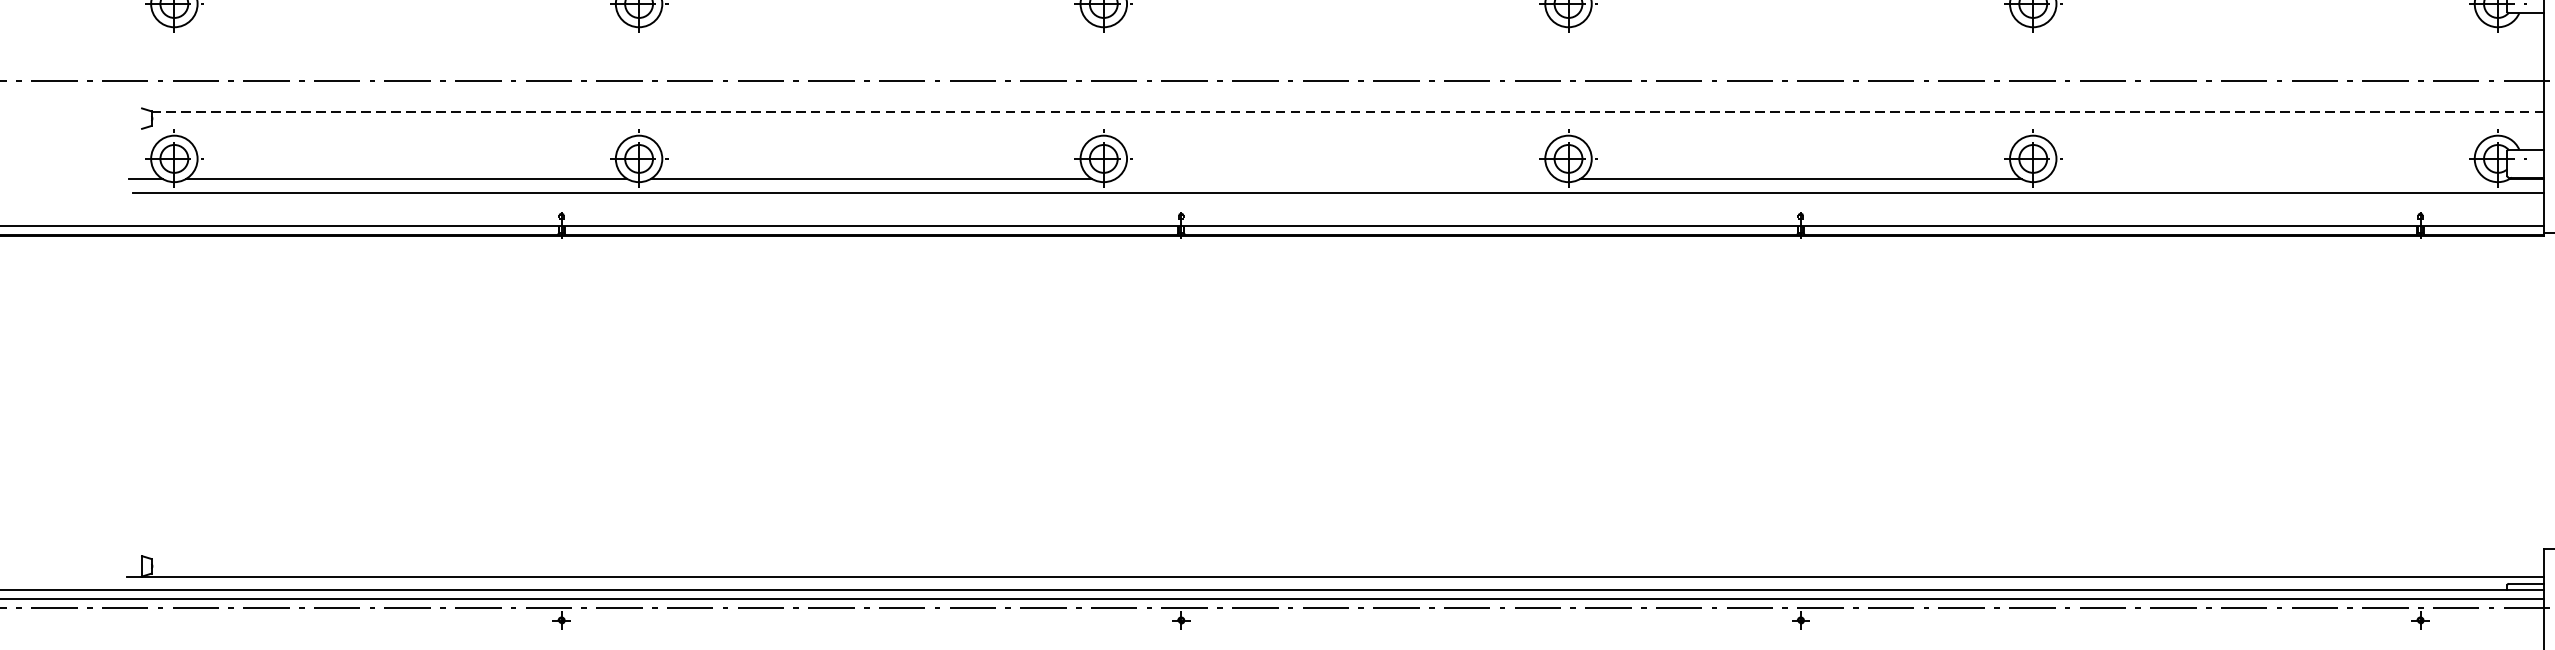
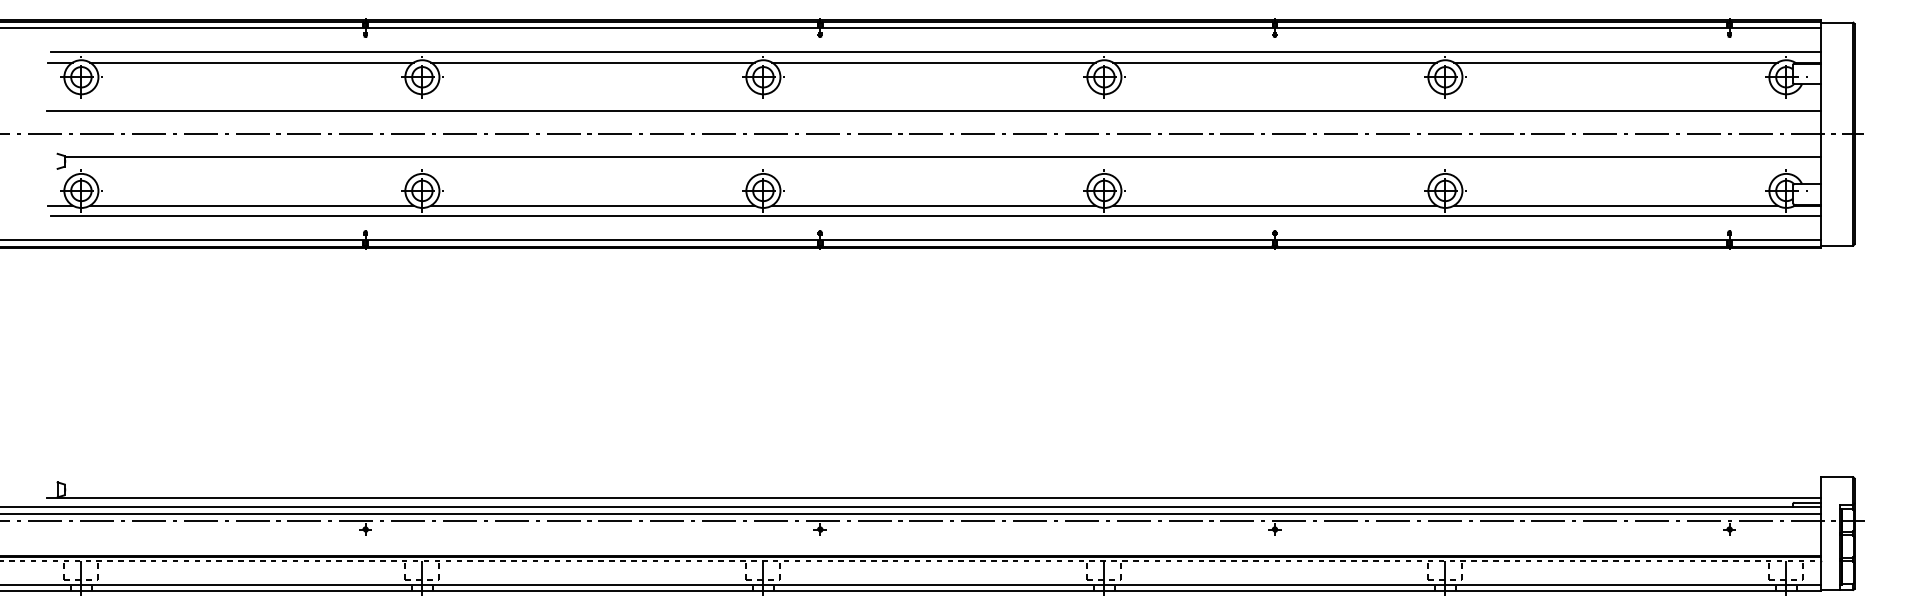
line: (1335, 50) -> (933, 111), added
line: (1347, 111) -> (942, 156), dashed -> solid
line: (1335, 178) -> (933, 205), added
line: (2265, 178) -> (1615, 205), added

